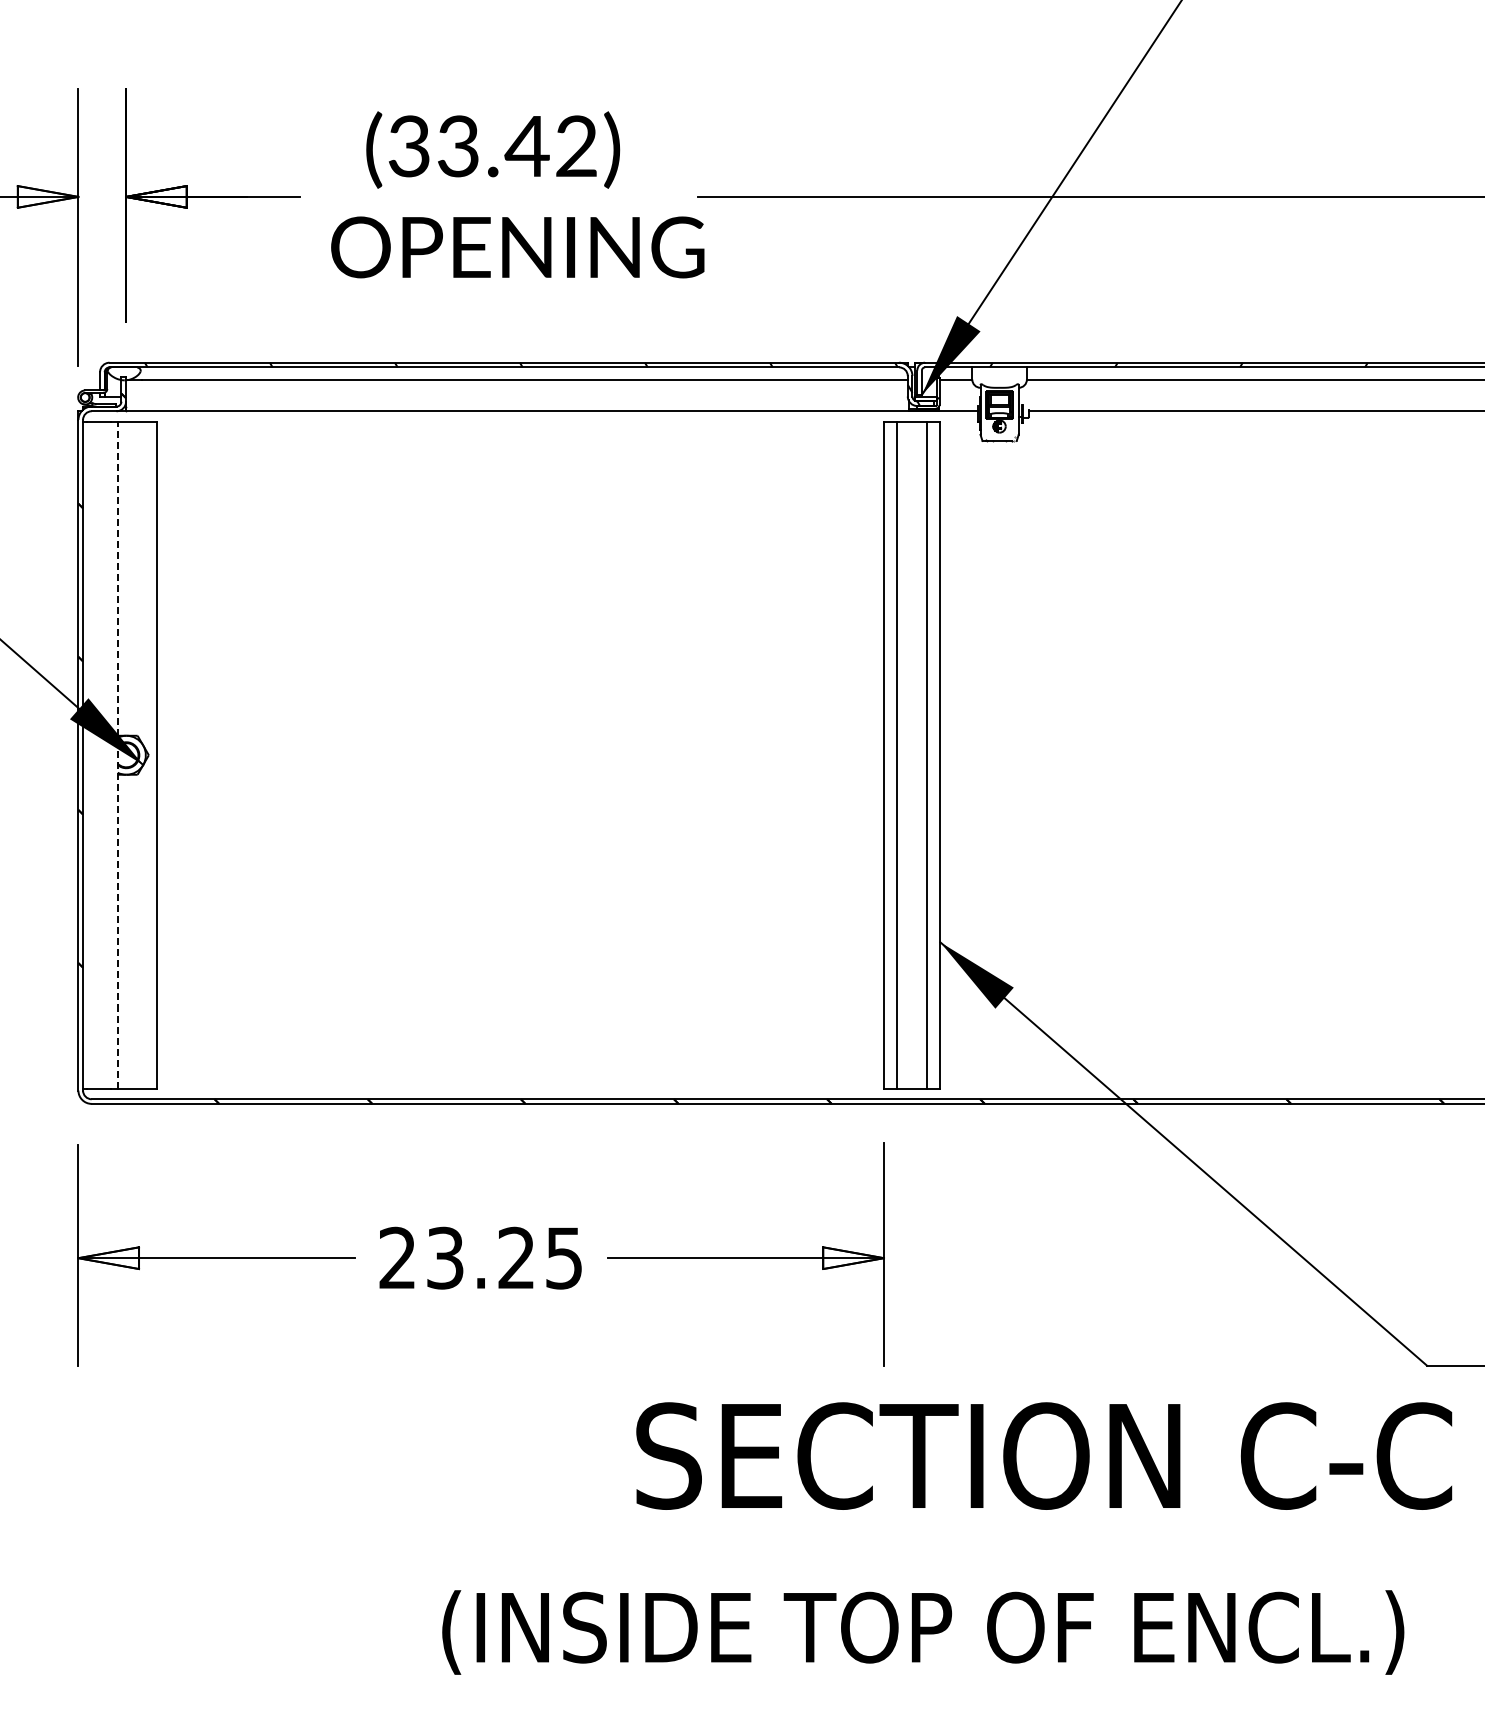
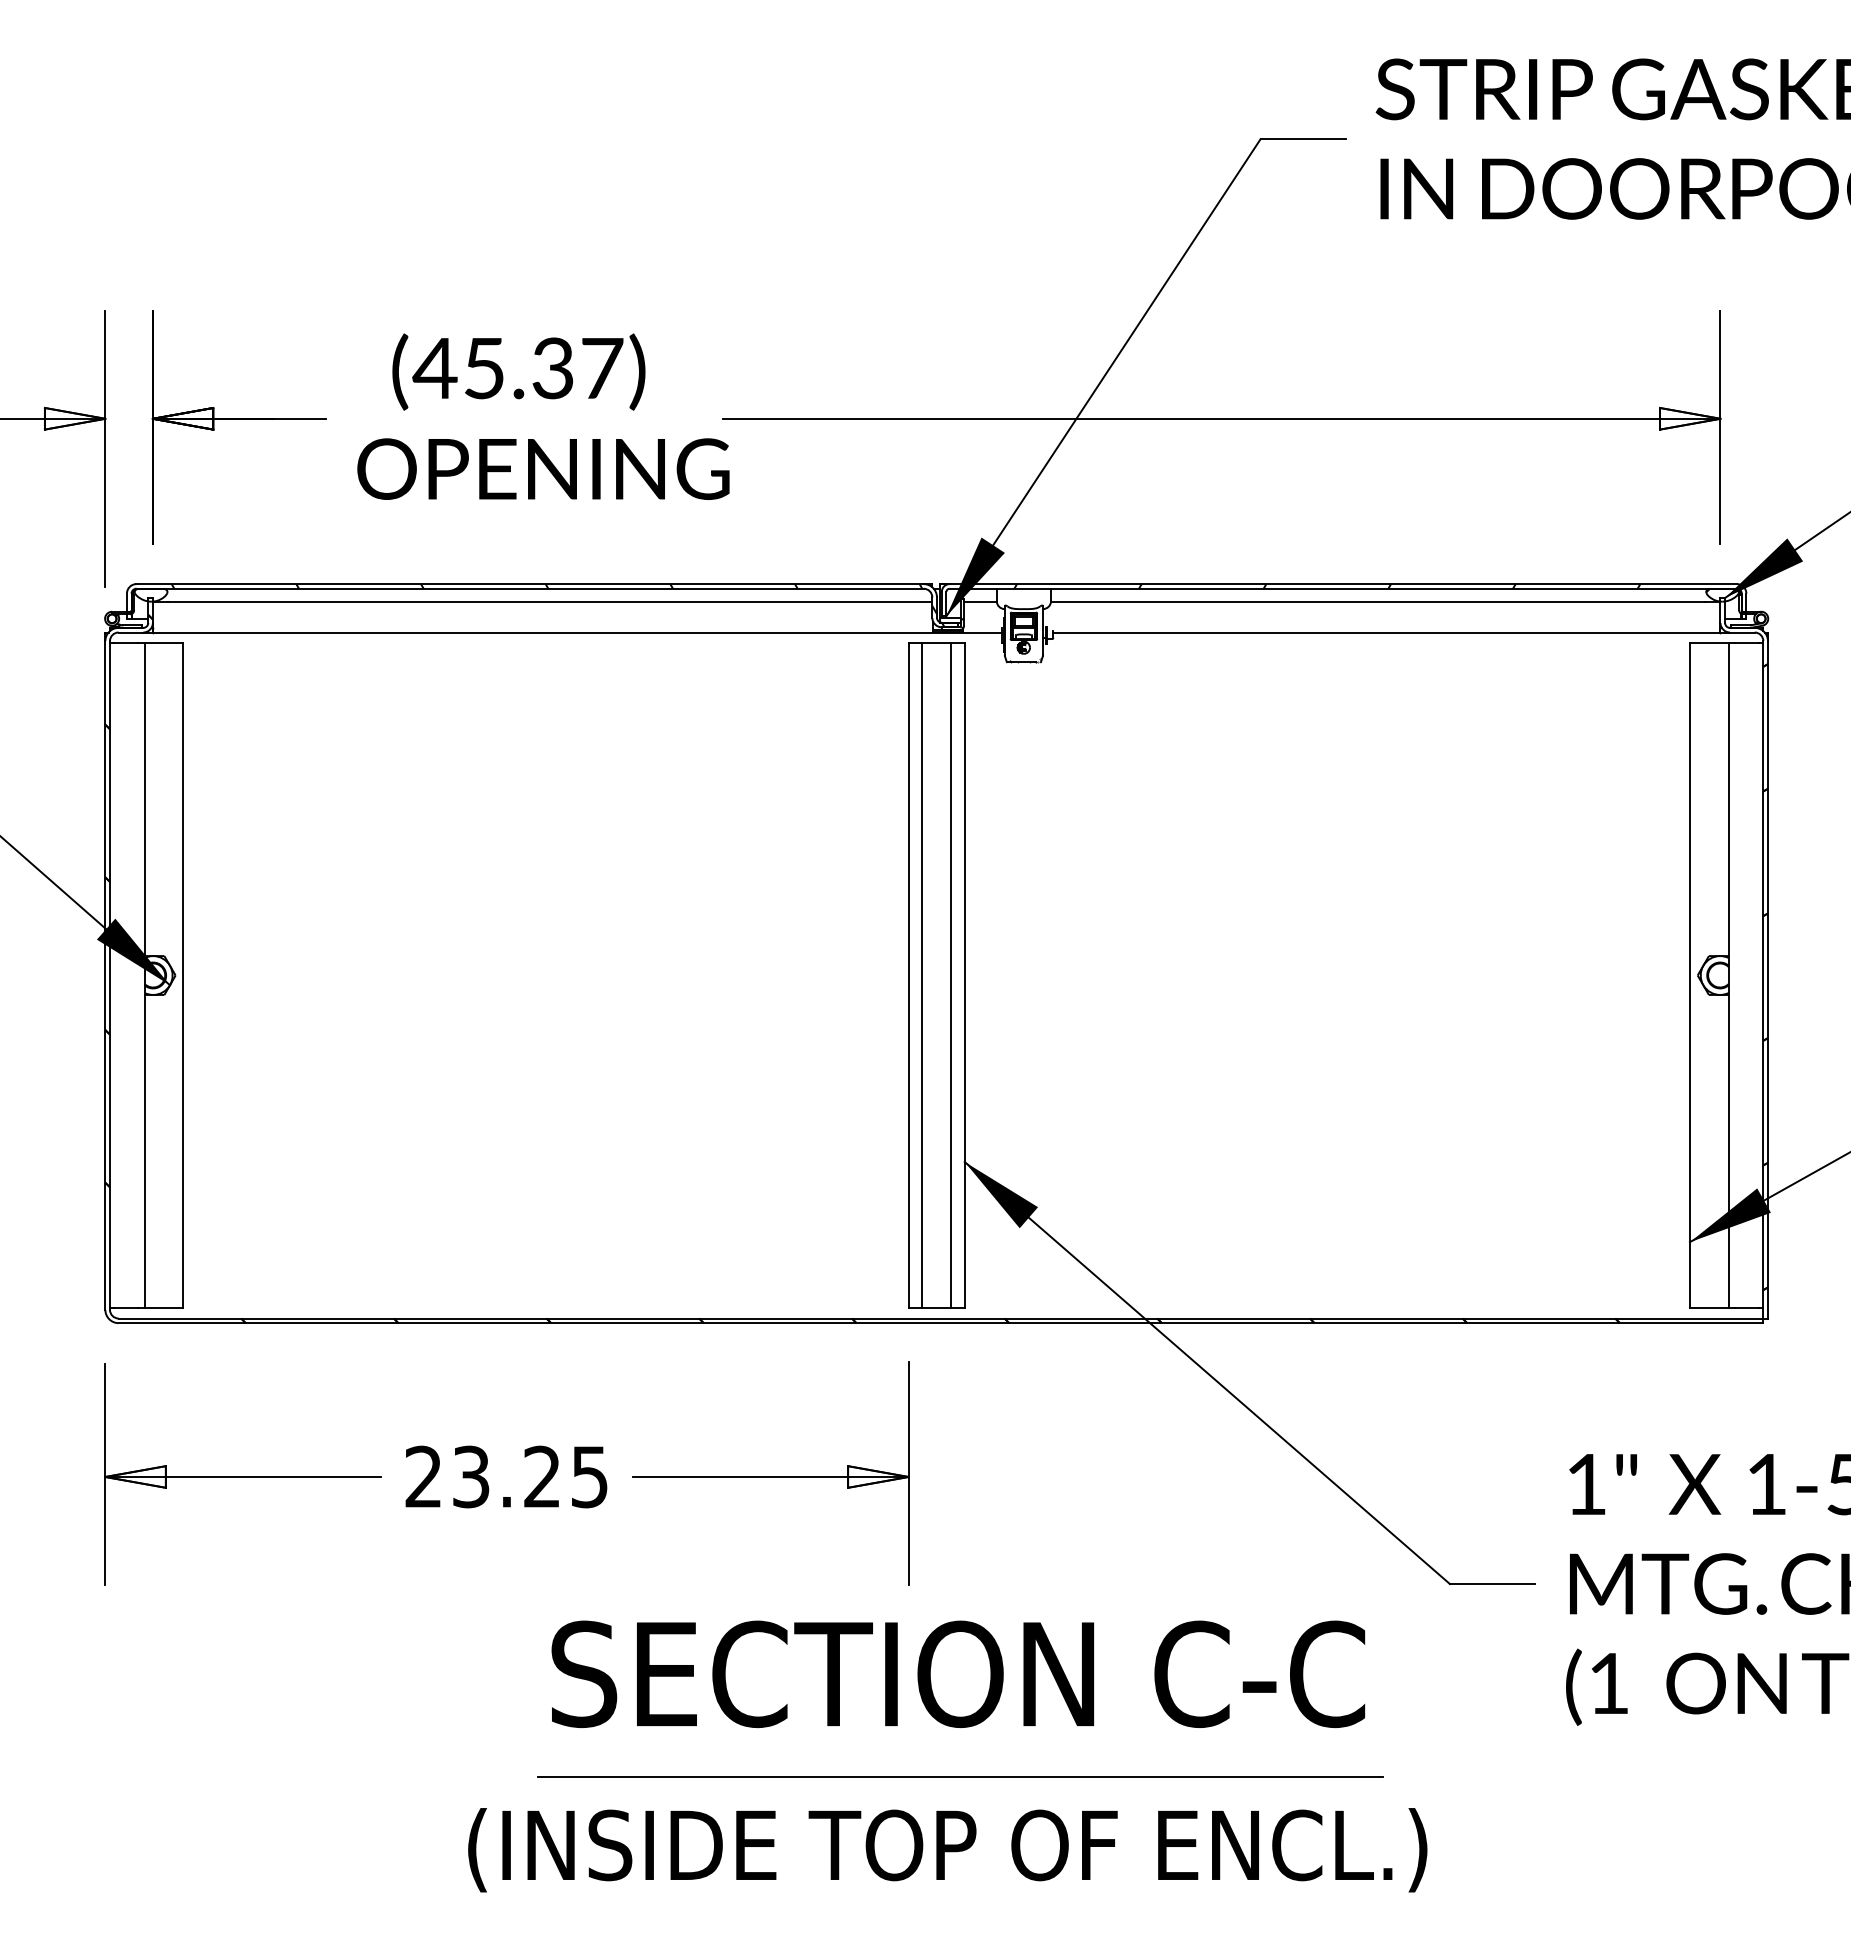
text: (491, 146) -> (517, 368), (33.42) -> (45.37)
line: (117, 755) -> (144, 975), dashed -> solid
text: (1044, 1456) -> (958, 1674), moved
line: (936, 1558) -> (960, 1776), added

